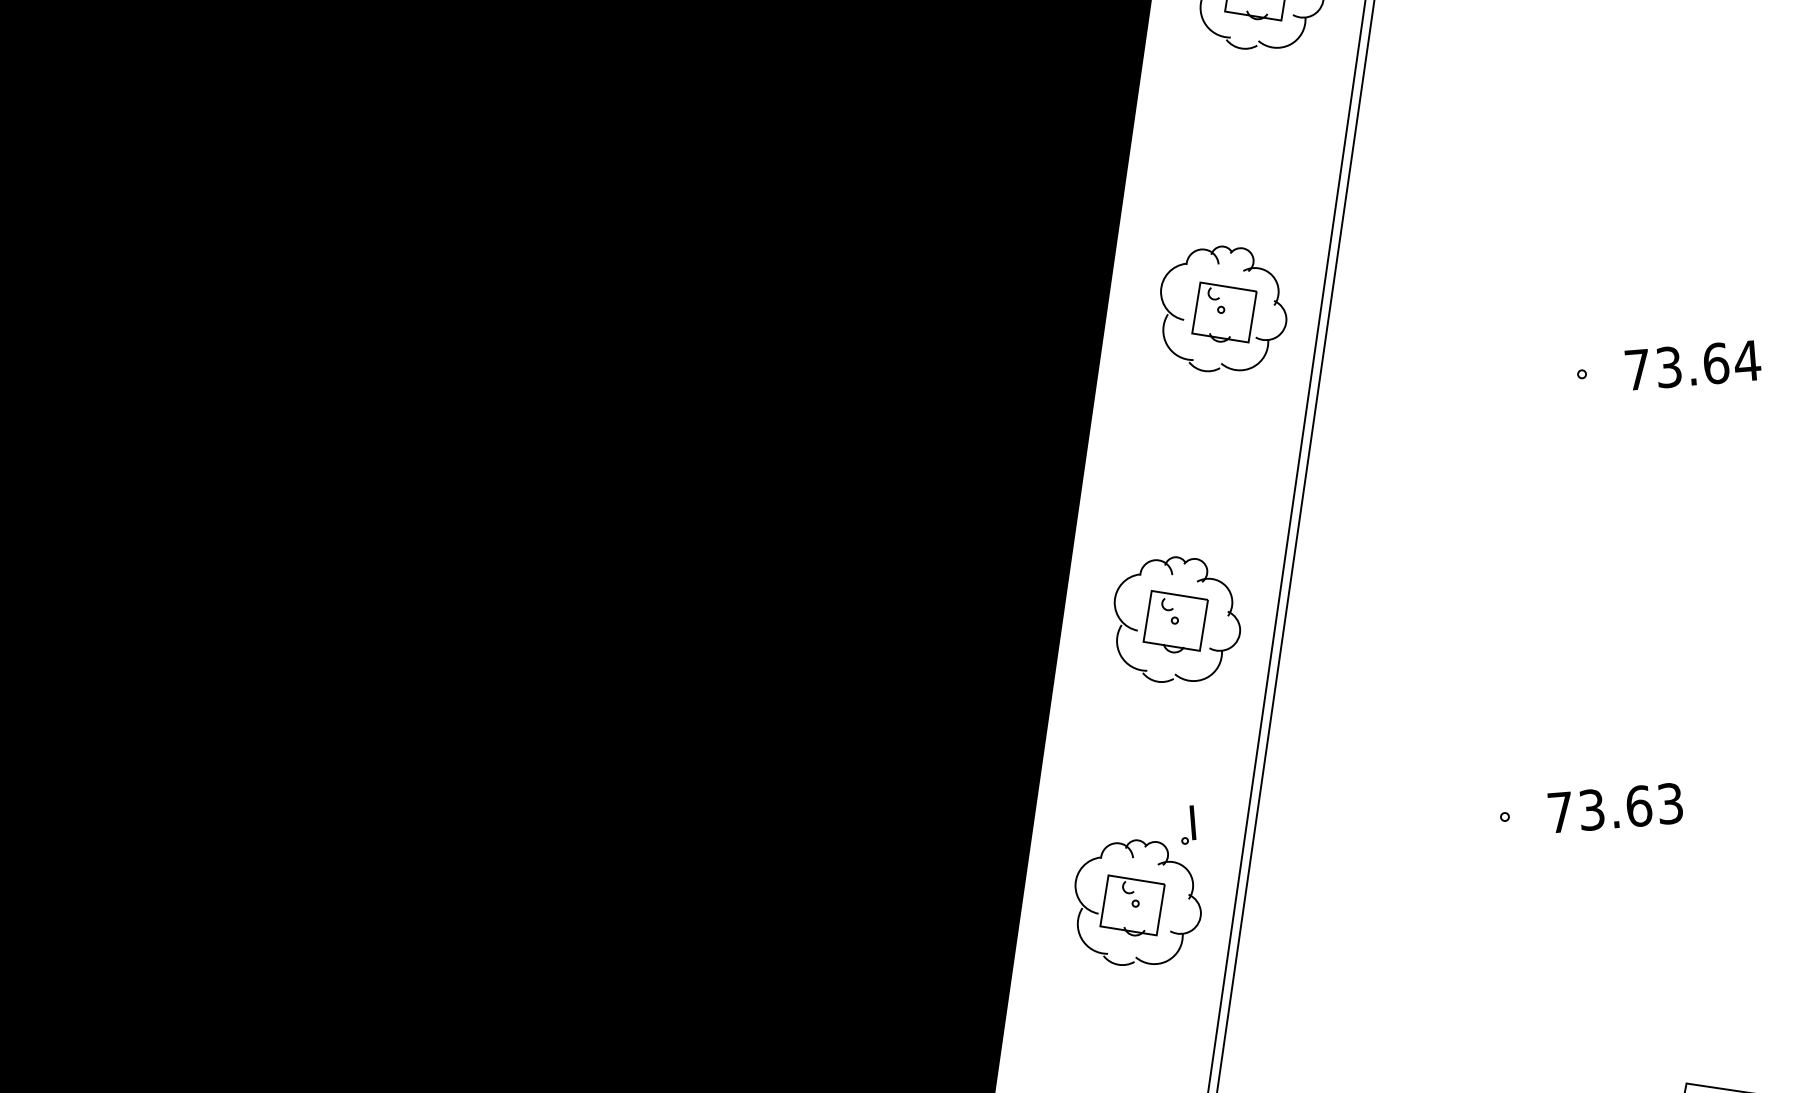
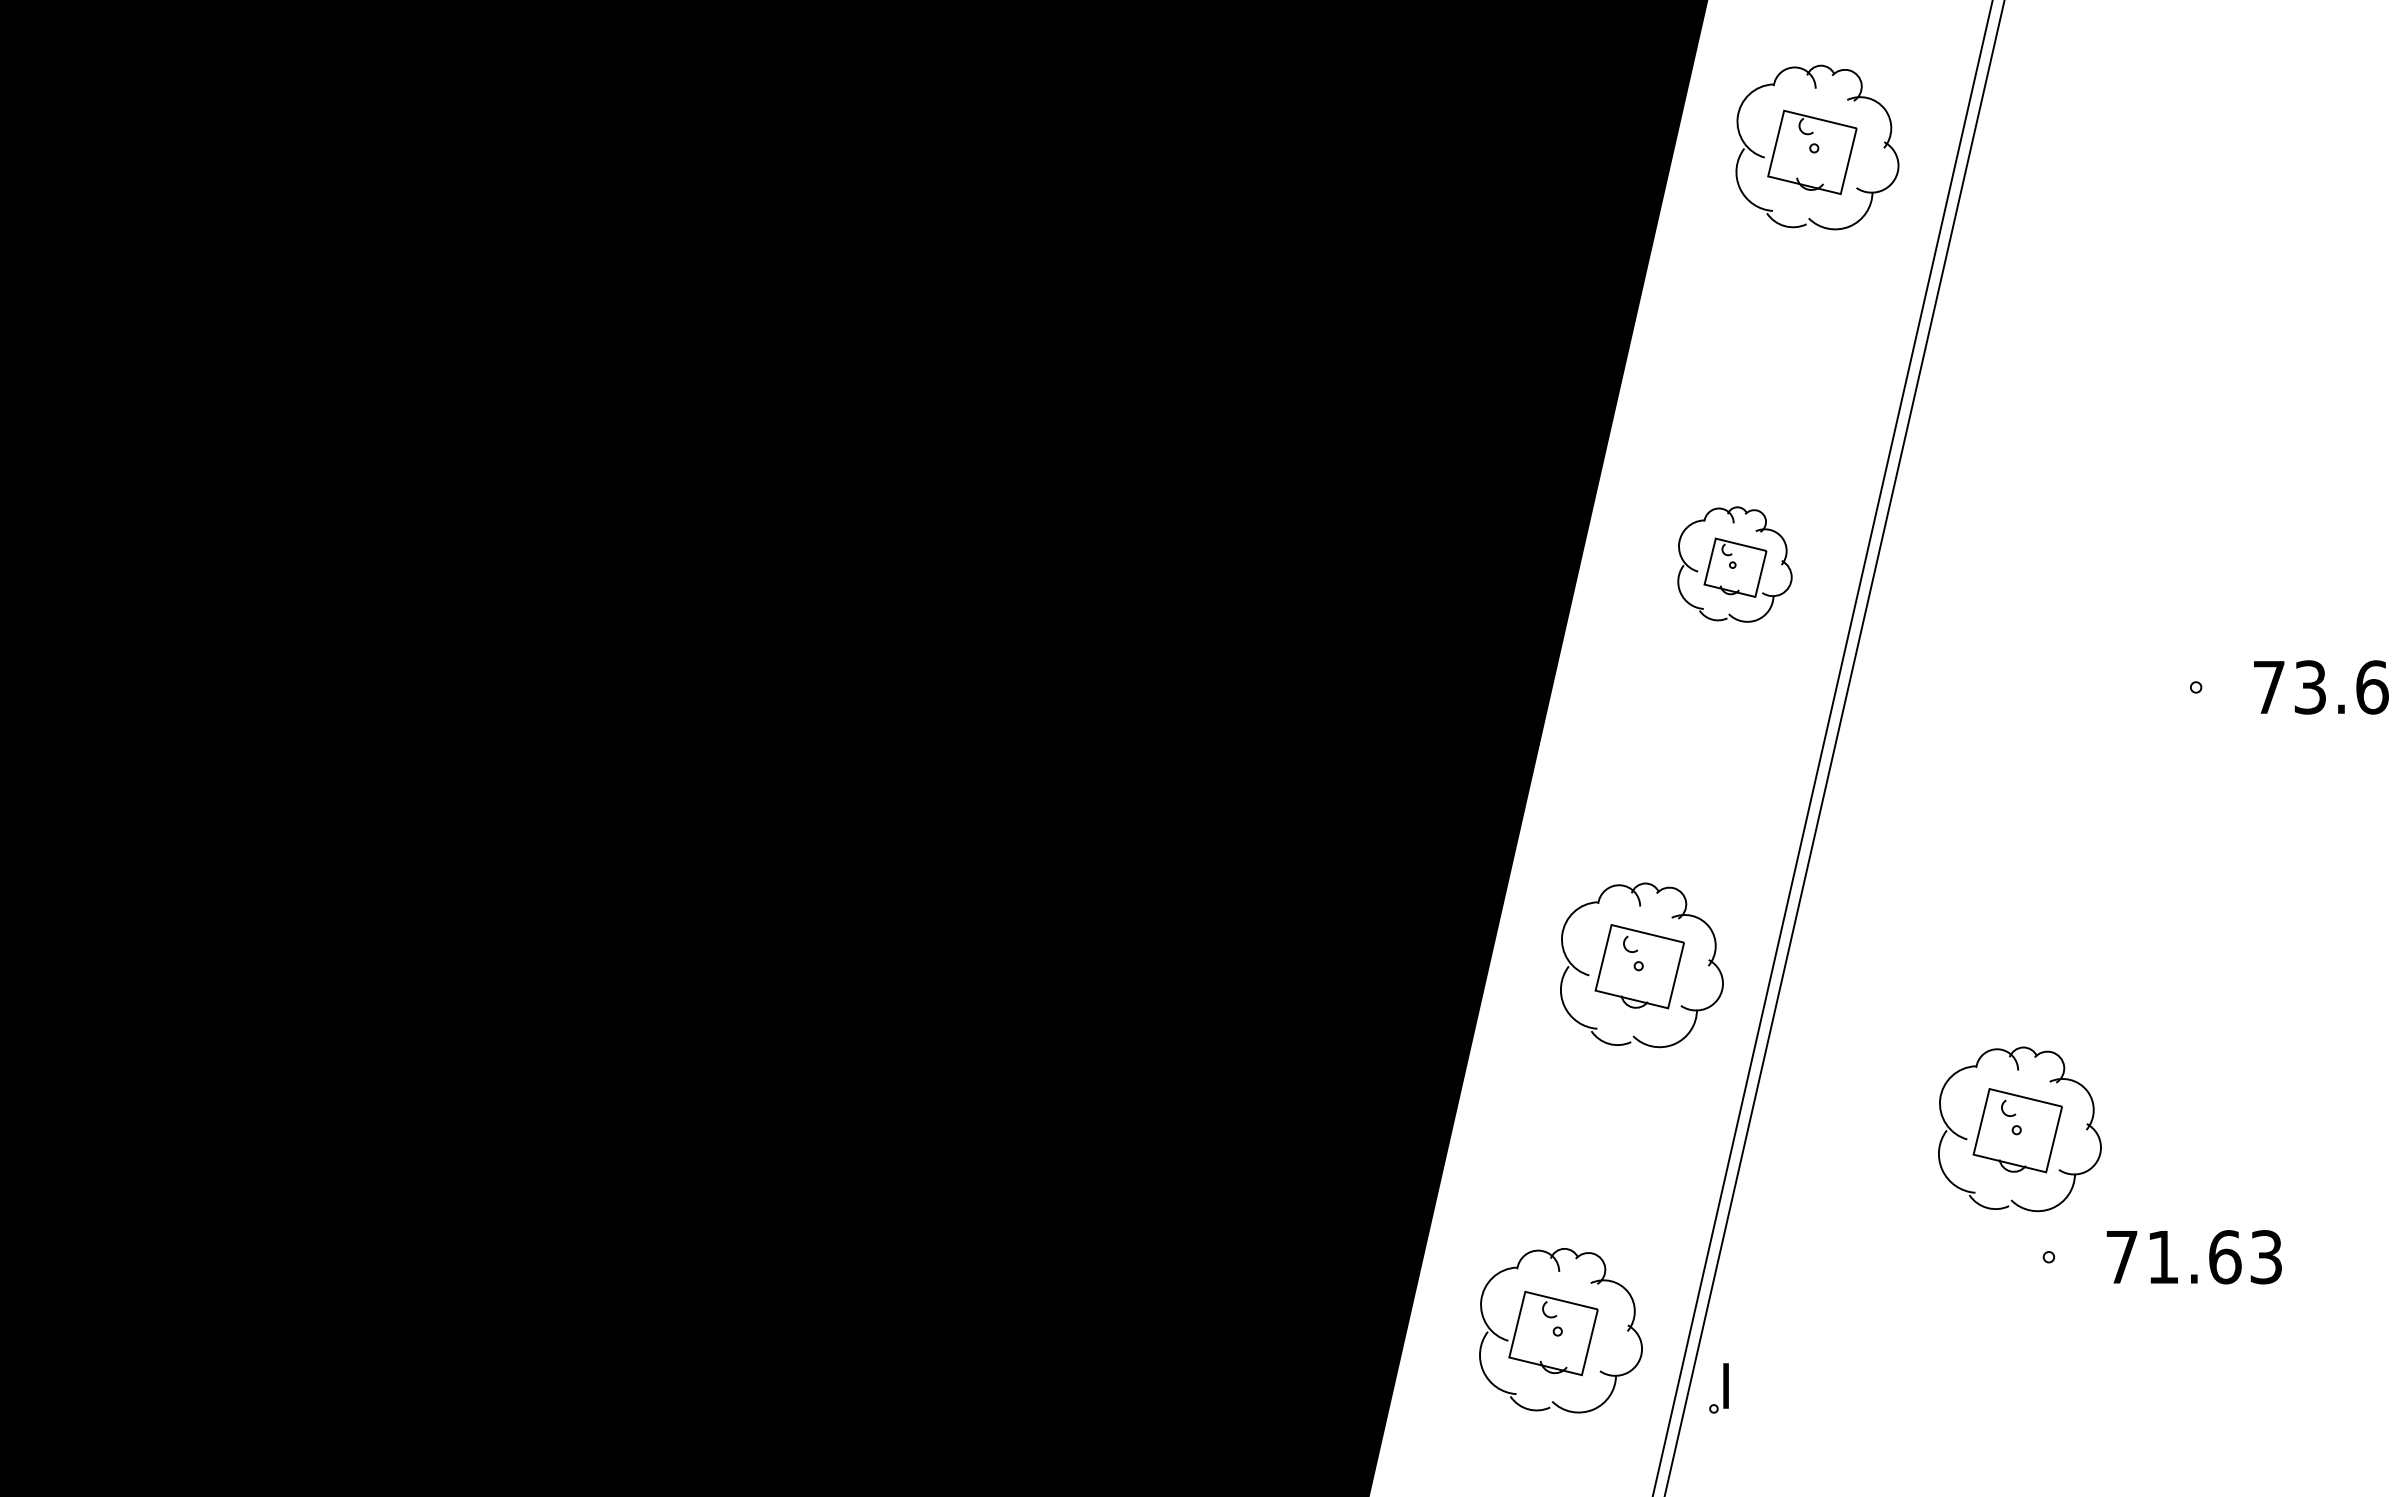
part: (1223, 309) -> (1734, 564), size x0.7
part: (1474, 721) -> (2019, 1129), added
text: (1591, 810) -> (2162, 1257), 73.63 -> 71.63
part: (1187, 825) -> (1718, 1388), moved

